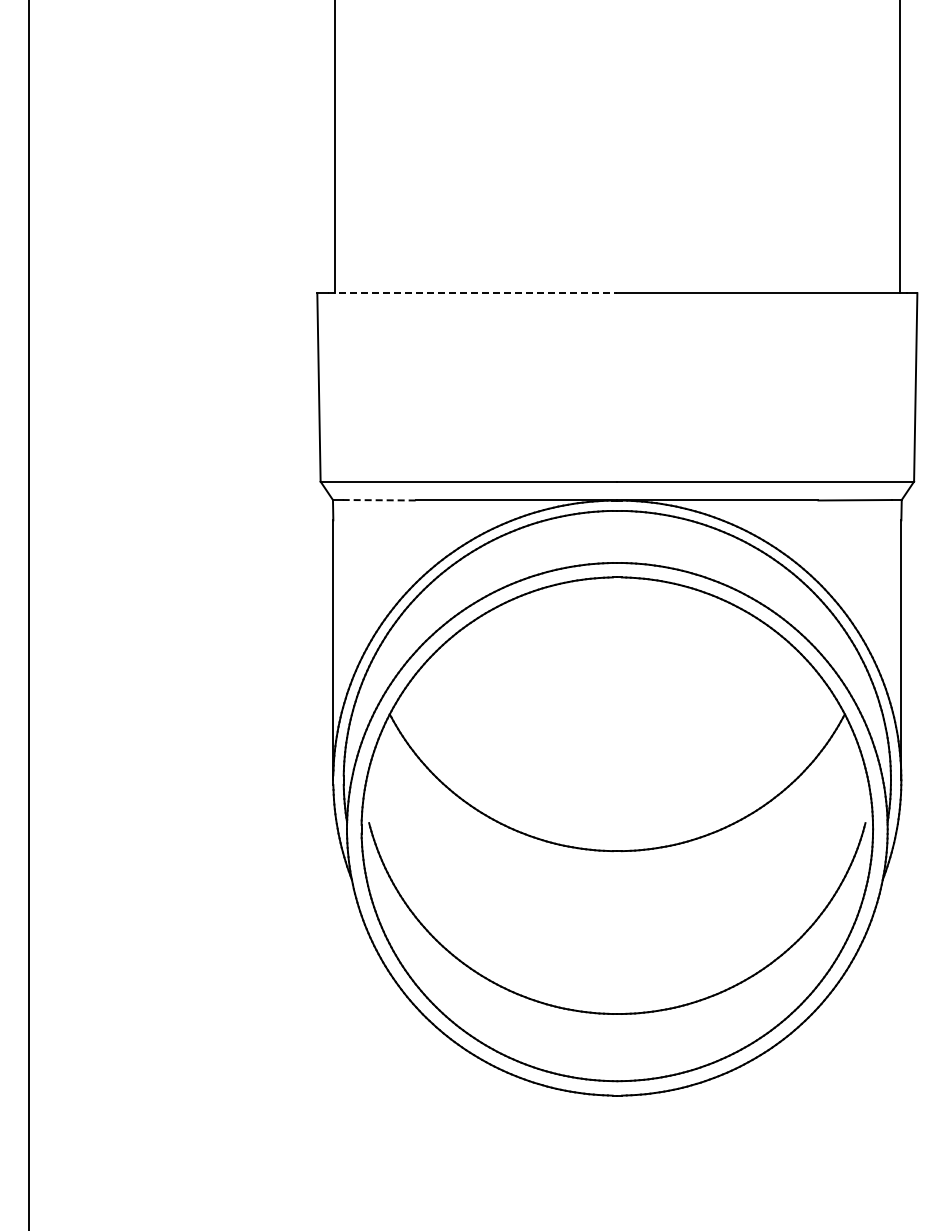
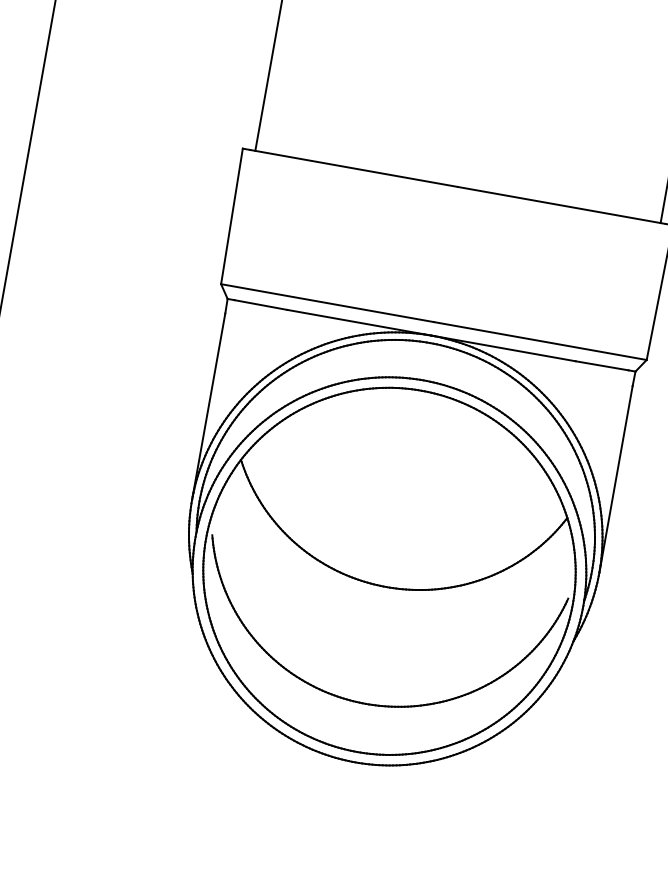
line: (472, 293) -> (354, 168), dashed -> solid
line: (379, 500) -> (260, 305), dashed -> solid

